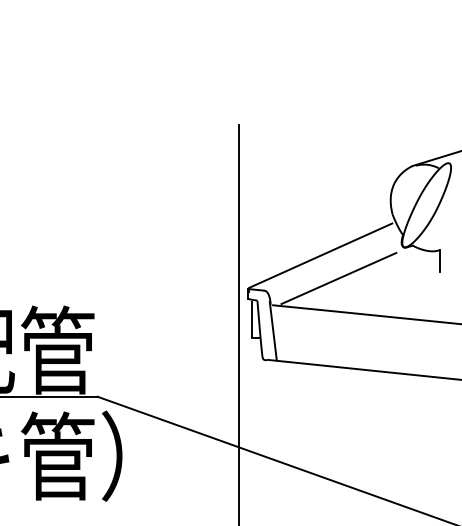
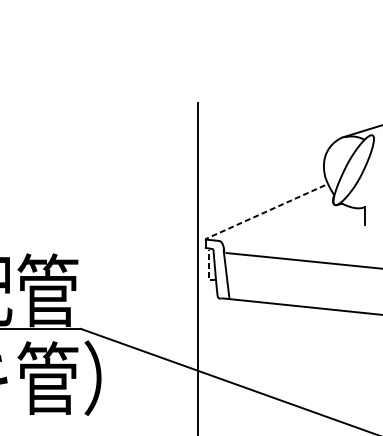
line: (320, 255) -> (265, 211), solid -> dashed
line: (338, 278) -> (280, 230), removed
line: (252, 324) -> (209, 268), solid -> dashed

